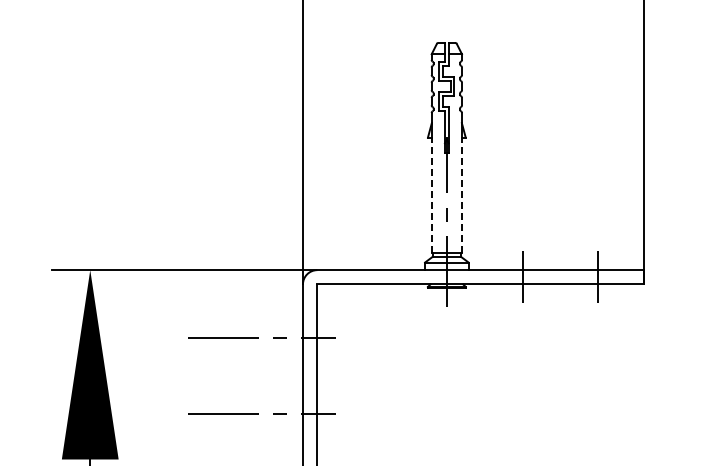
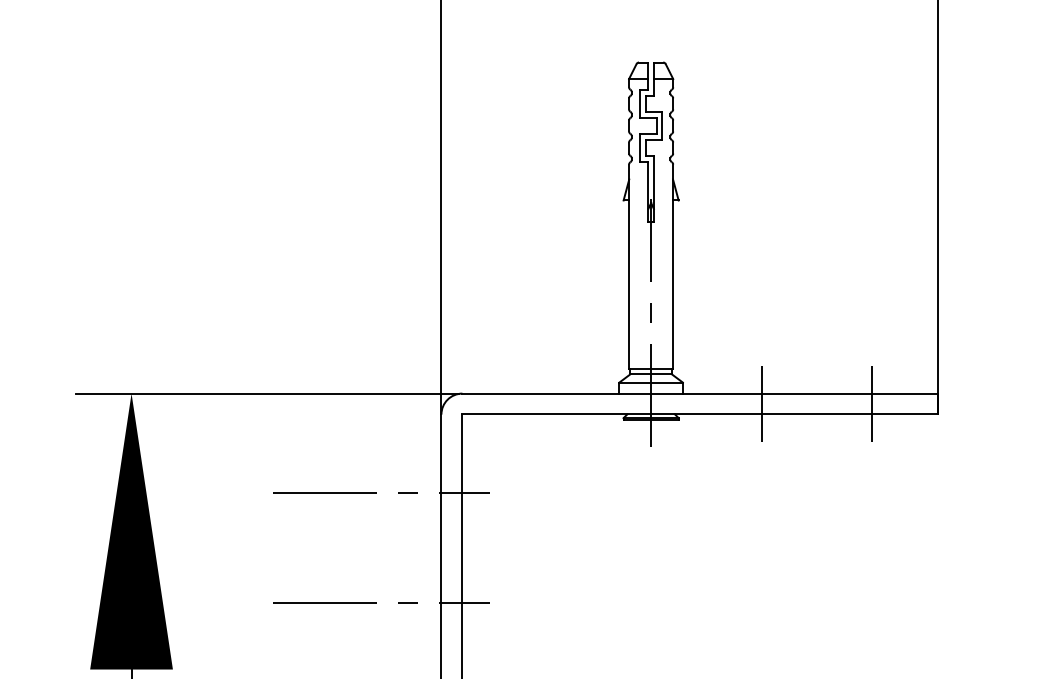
line: (431, 195) -> (628, 284), dashed -> solid
line: (462, 195) -> (673, 284), dashed -> solid

